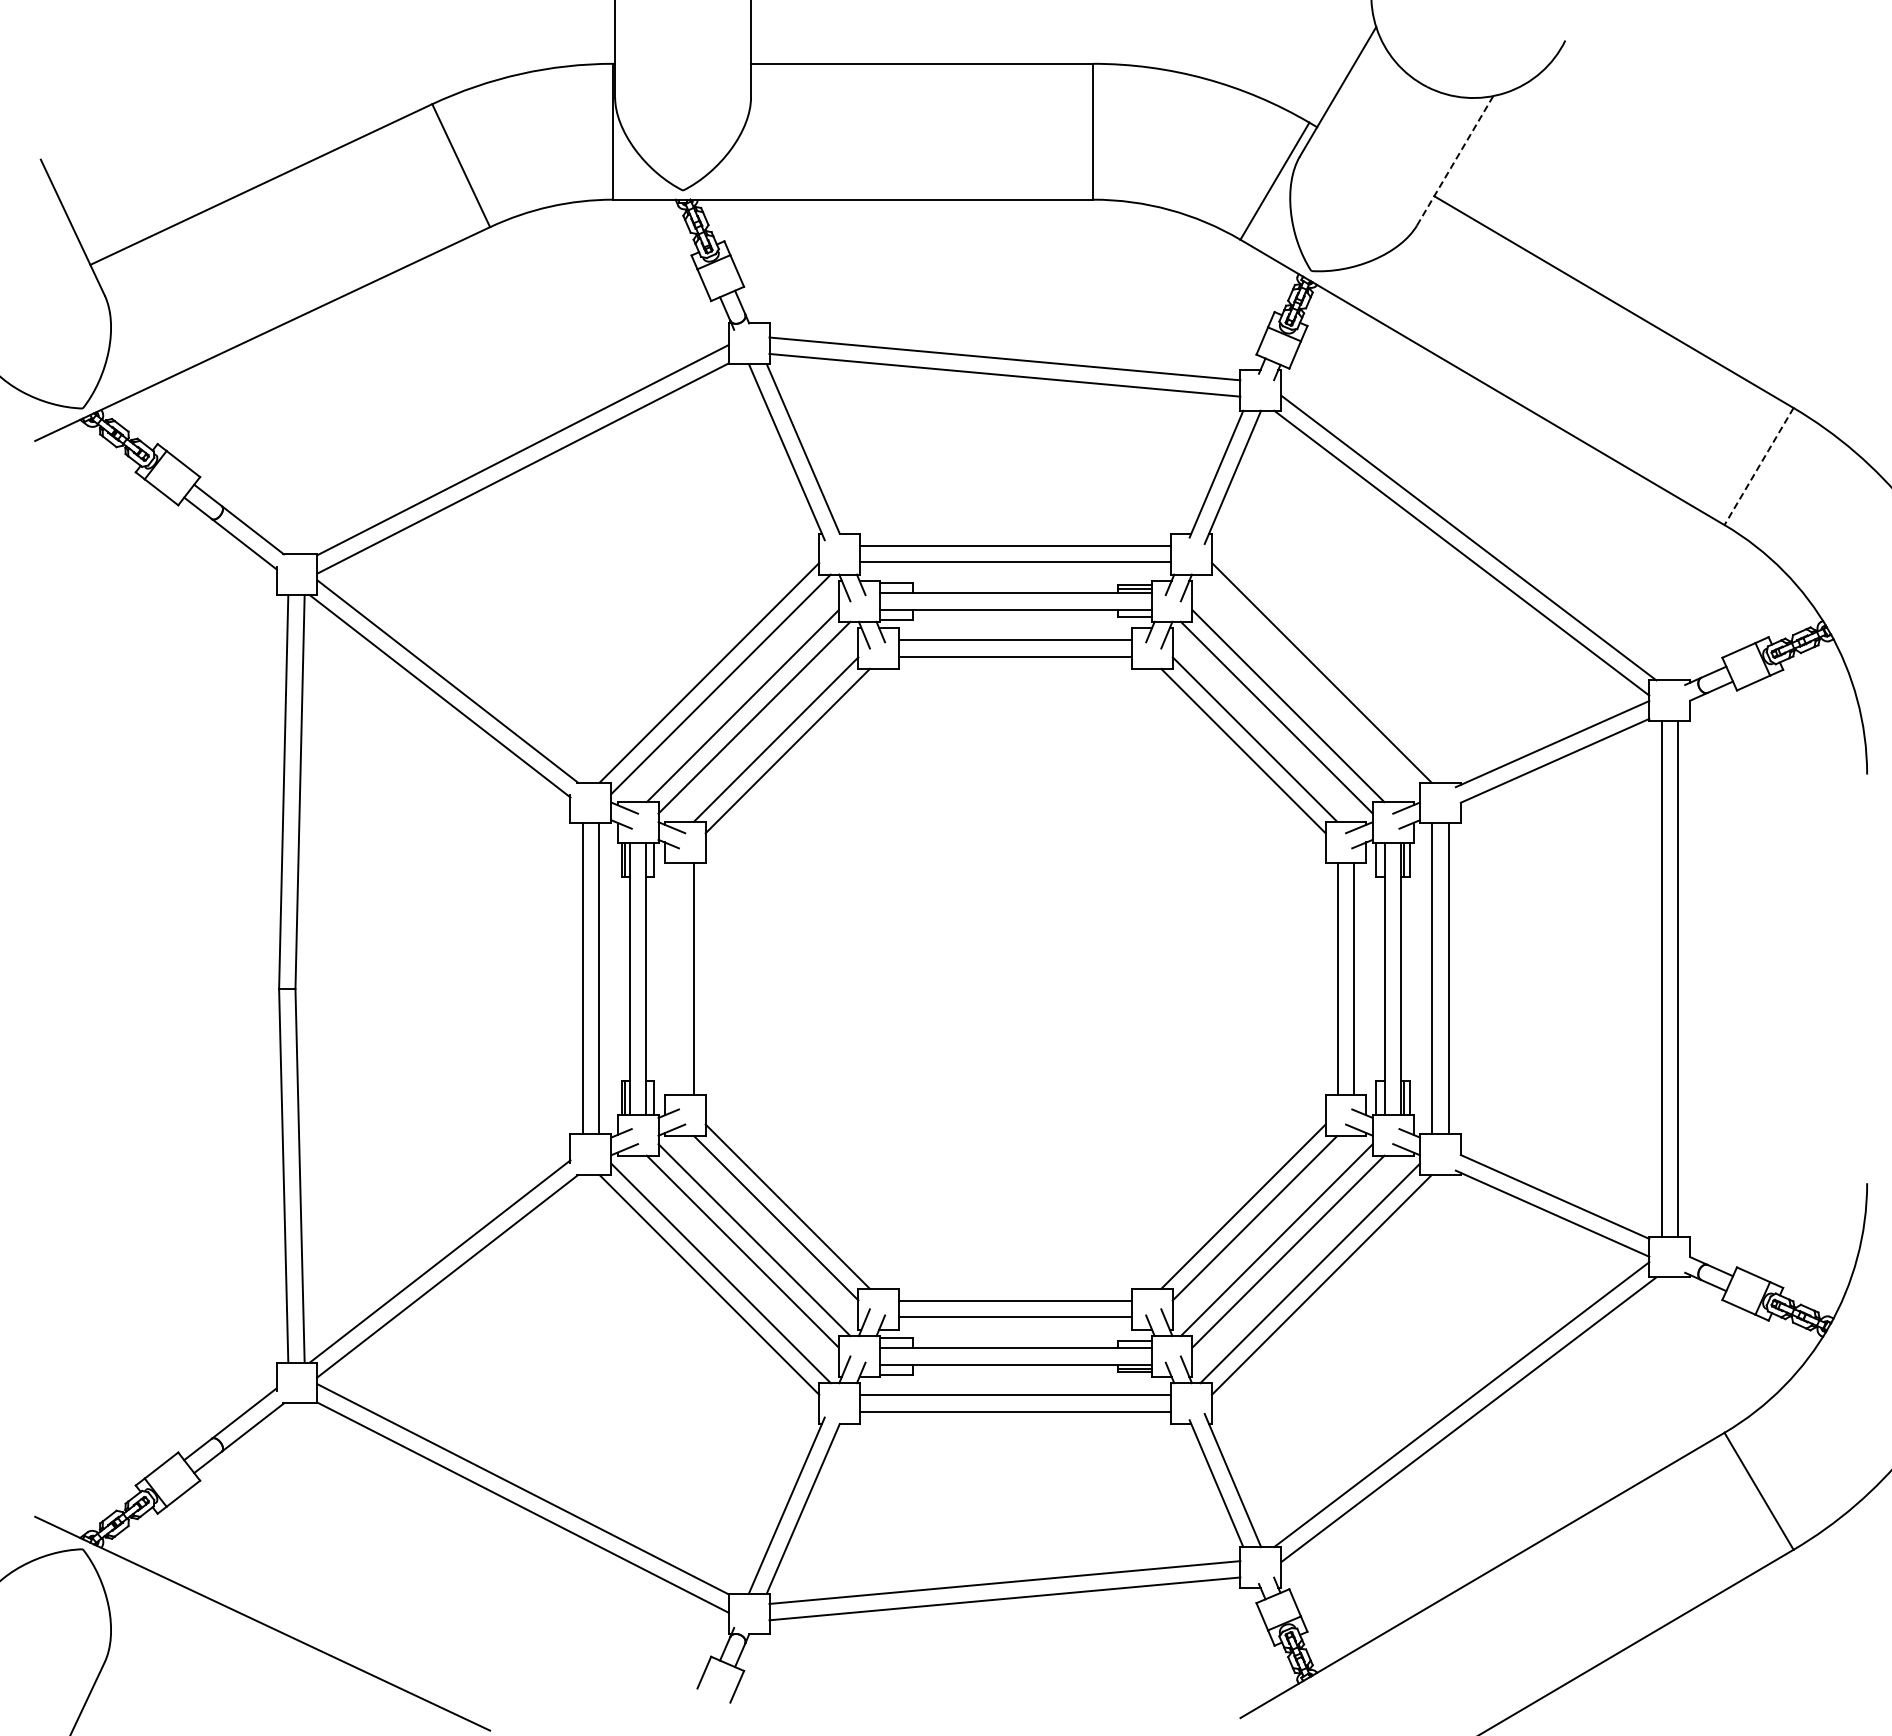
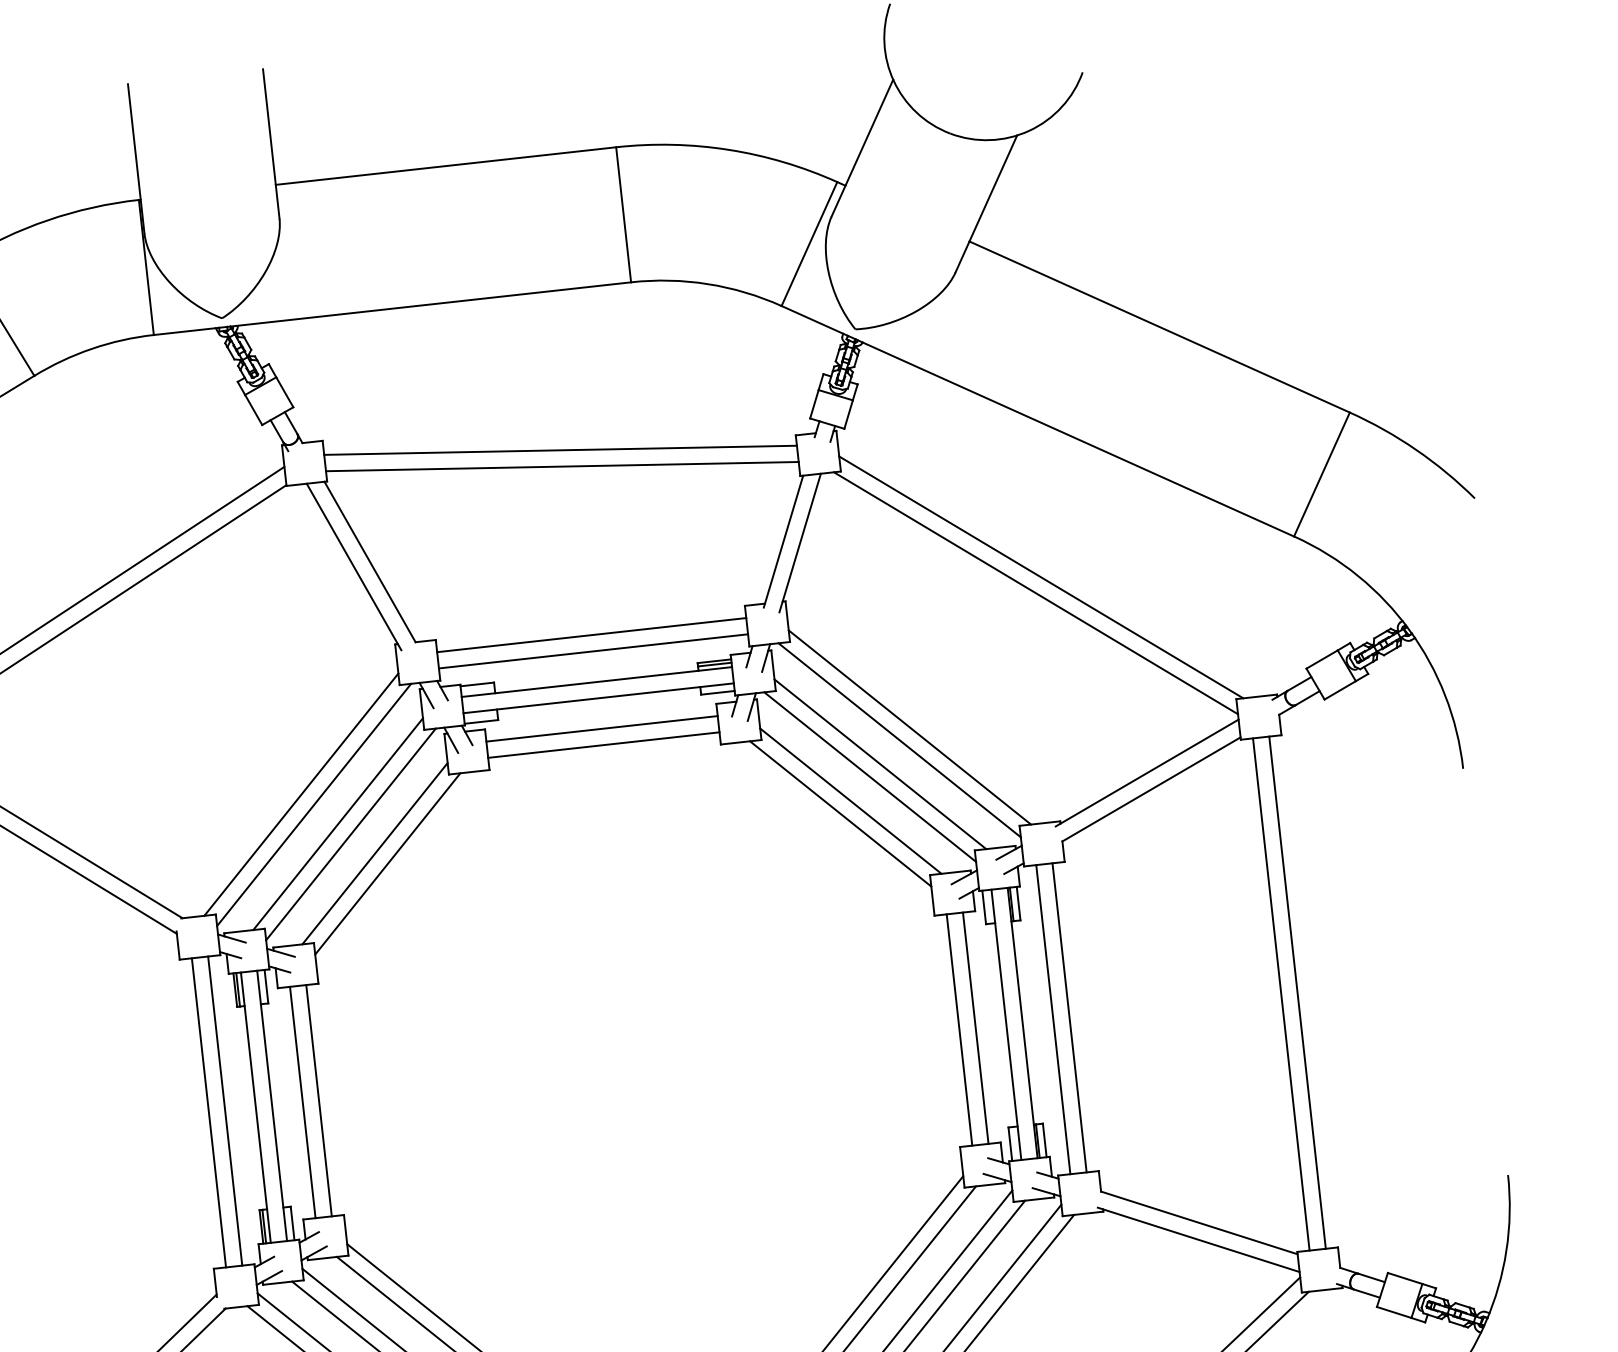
line: (1455, 160) -> (986, 203), dashed -> solid
line: (1759, 466) -> (1322, 474), dashed -> solid
line: (1309, 684) -> (899, 740), added
line: (677, 978) -> (303, 1102), added

